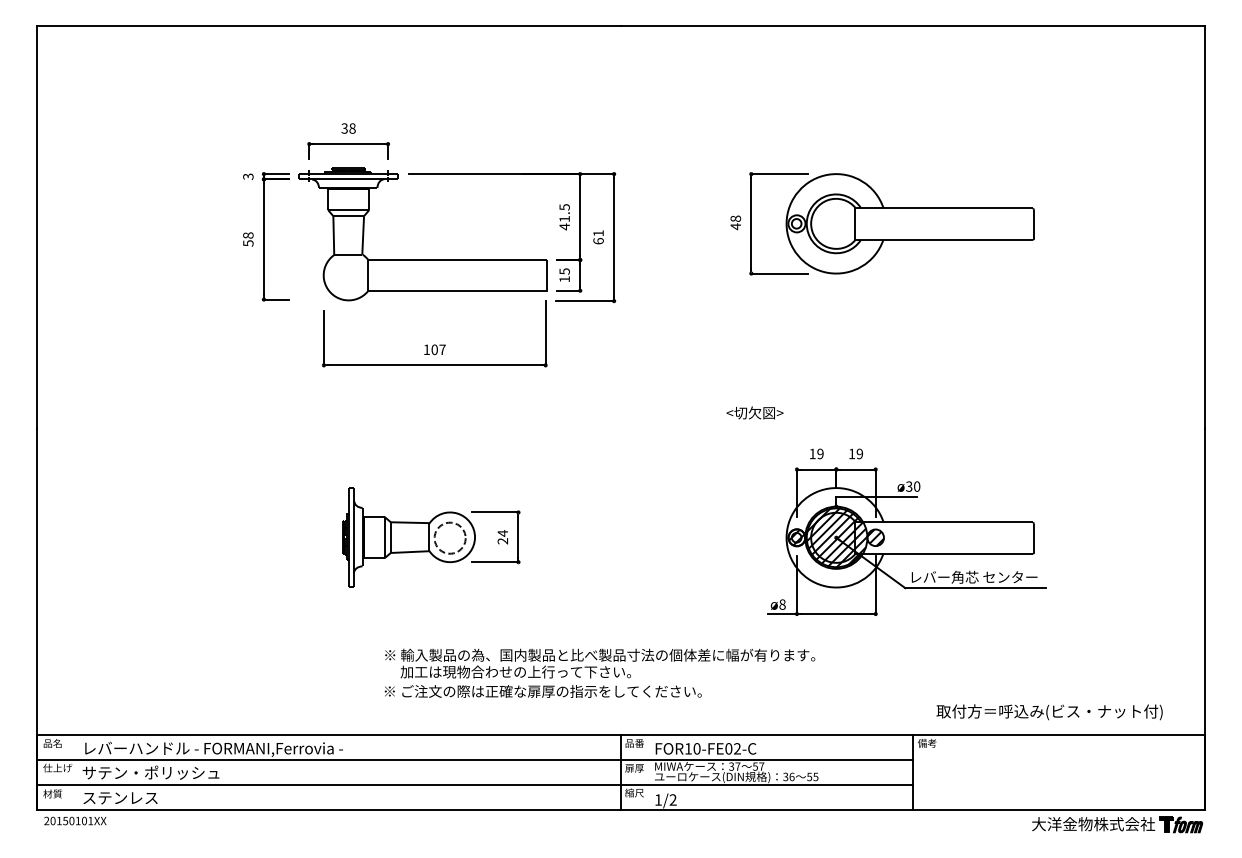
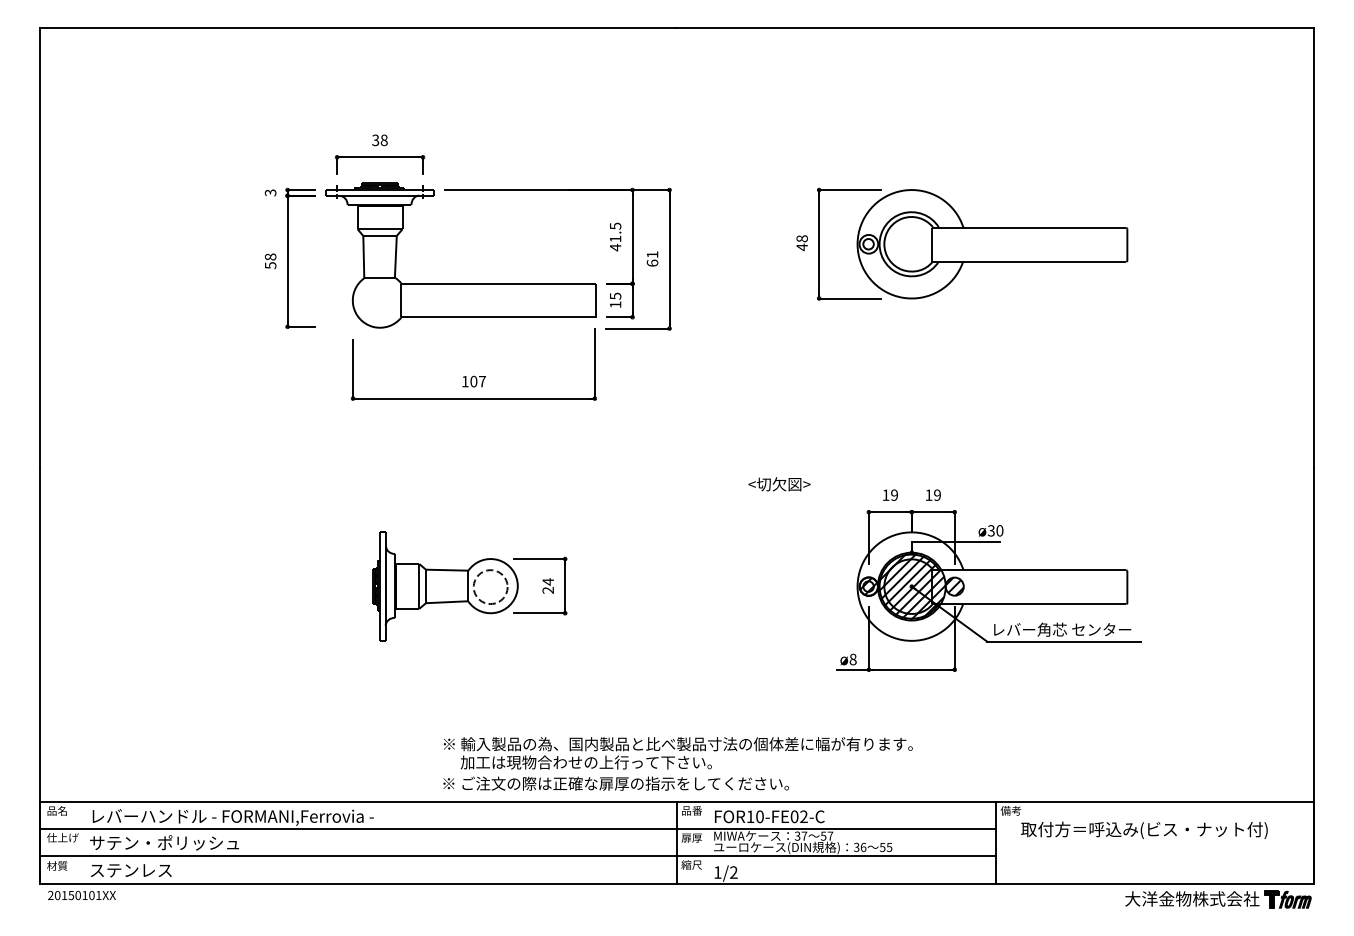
text: (754, 412) -> (778, 483), moved
text: (599, 672) -> (677, 762), moved
text: (1049, 712) -> (1144, 830), moved

